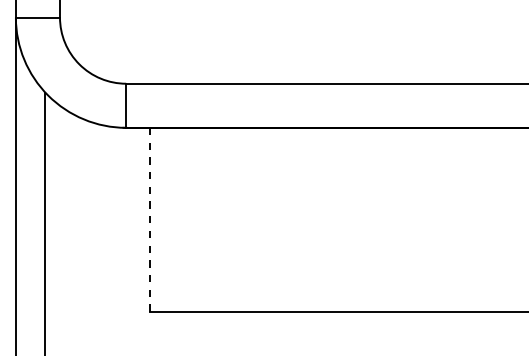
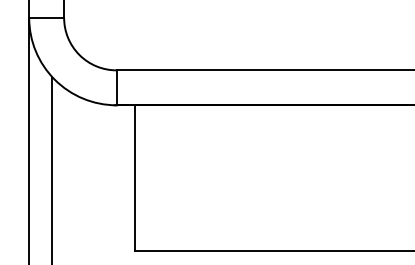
line: (150, 219) -> (135, 177), dashed -> solid

